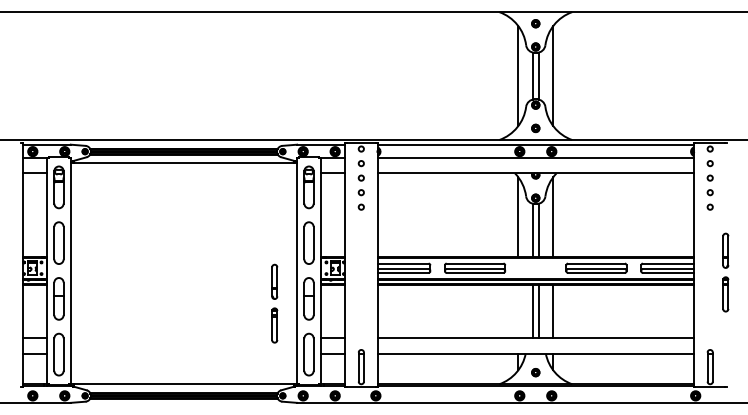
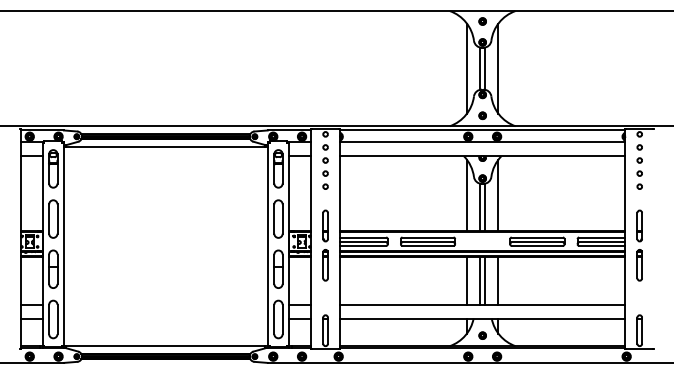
part: (725, 272) -> (639, 245), moved
part: (274, 303) -> (325, 245), moved
line: (517, 311) -> (466, 280), added

